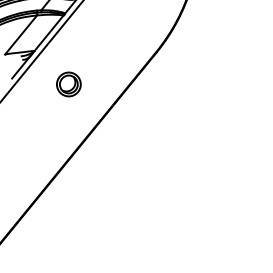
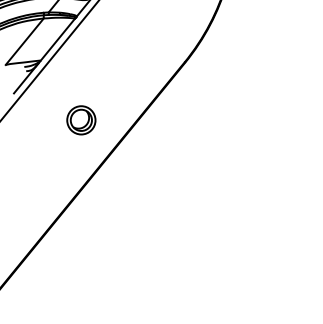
part: (68, 84) -> (81, 120), moved

